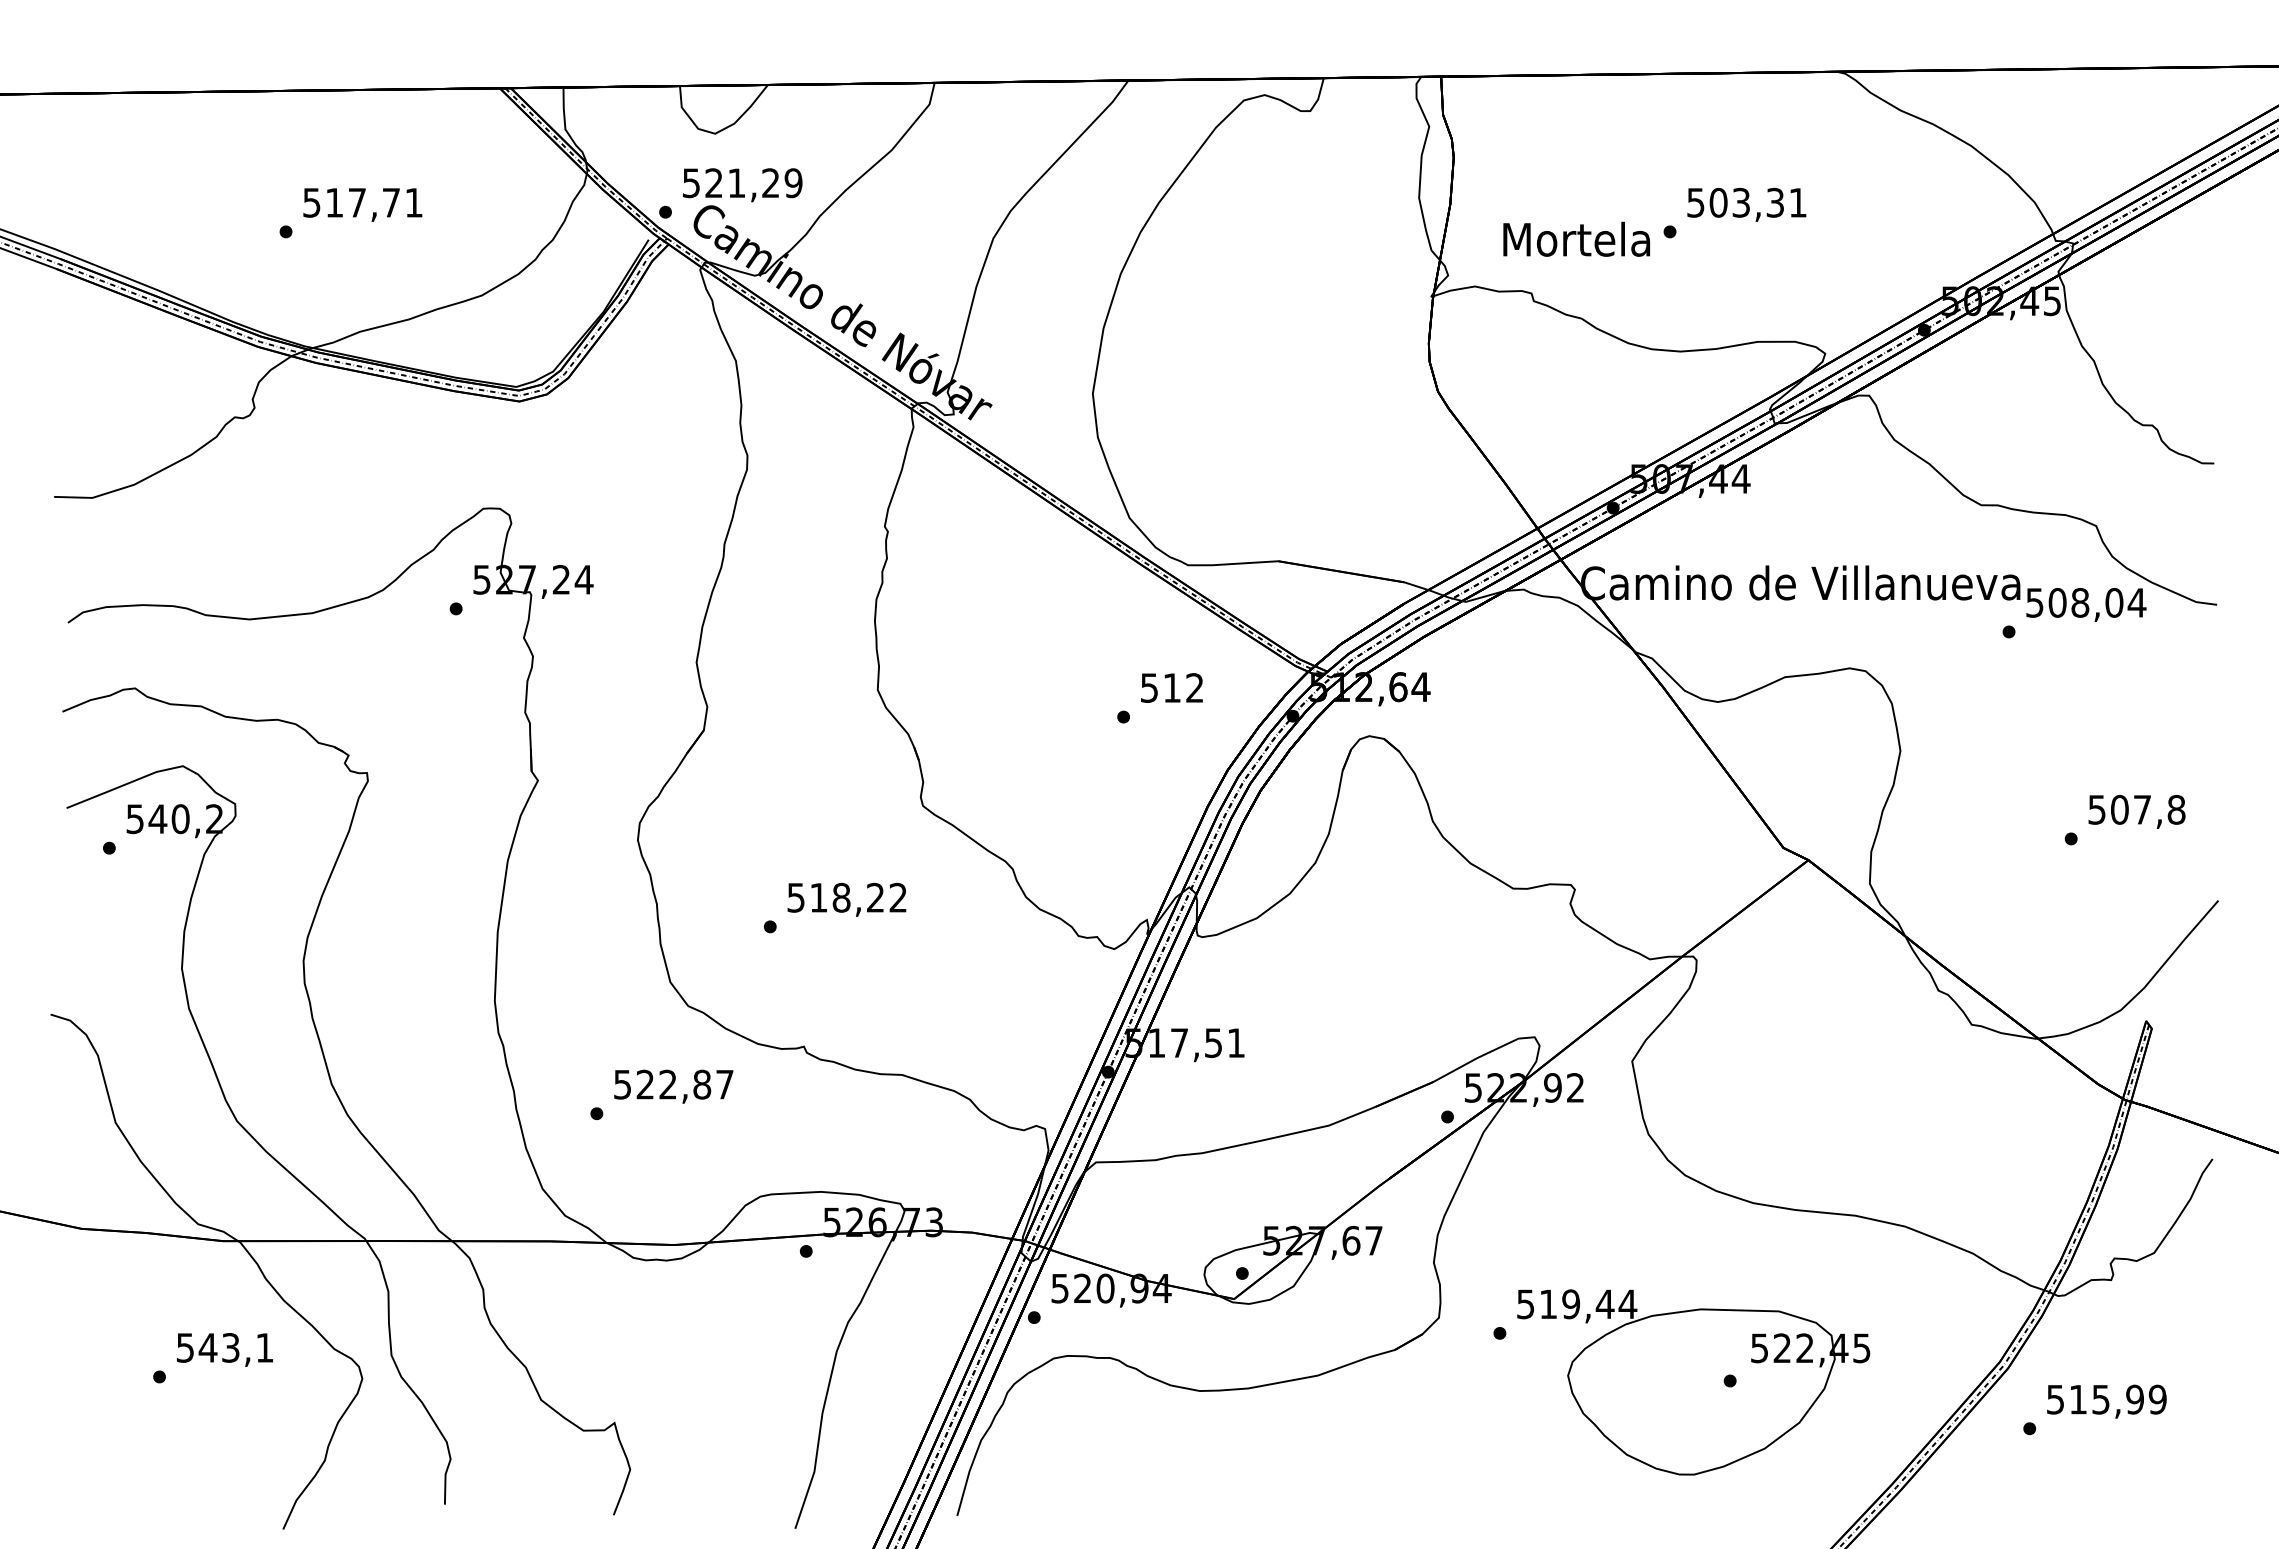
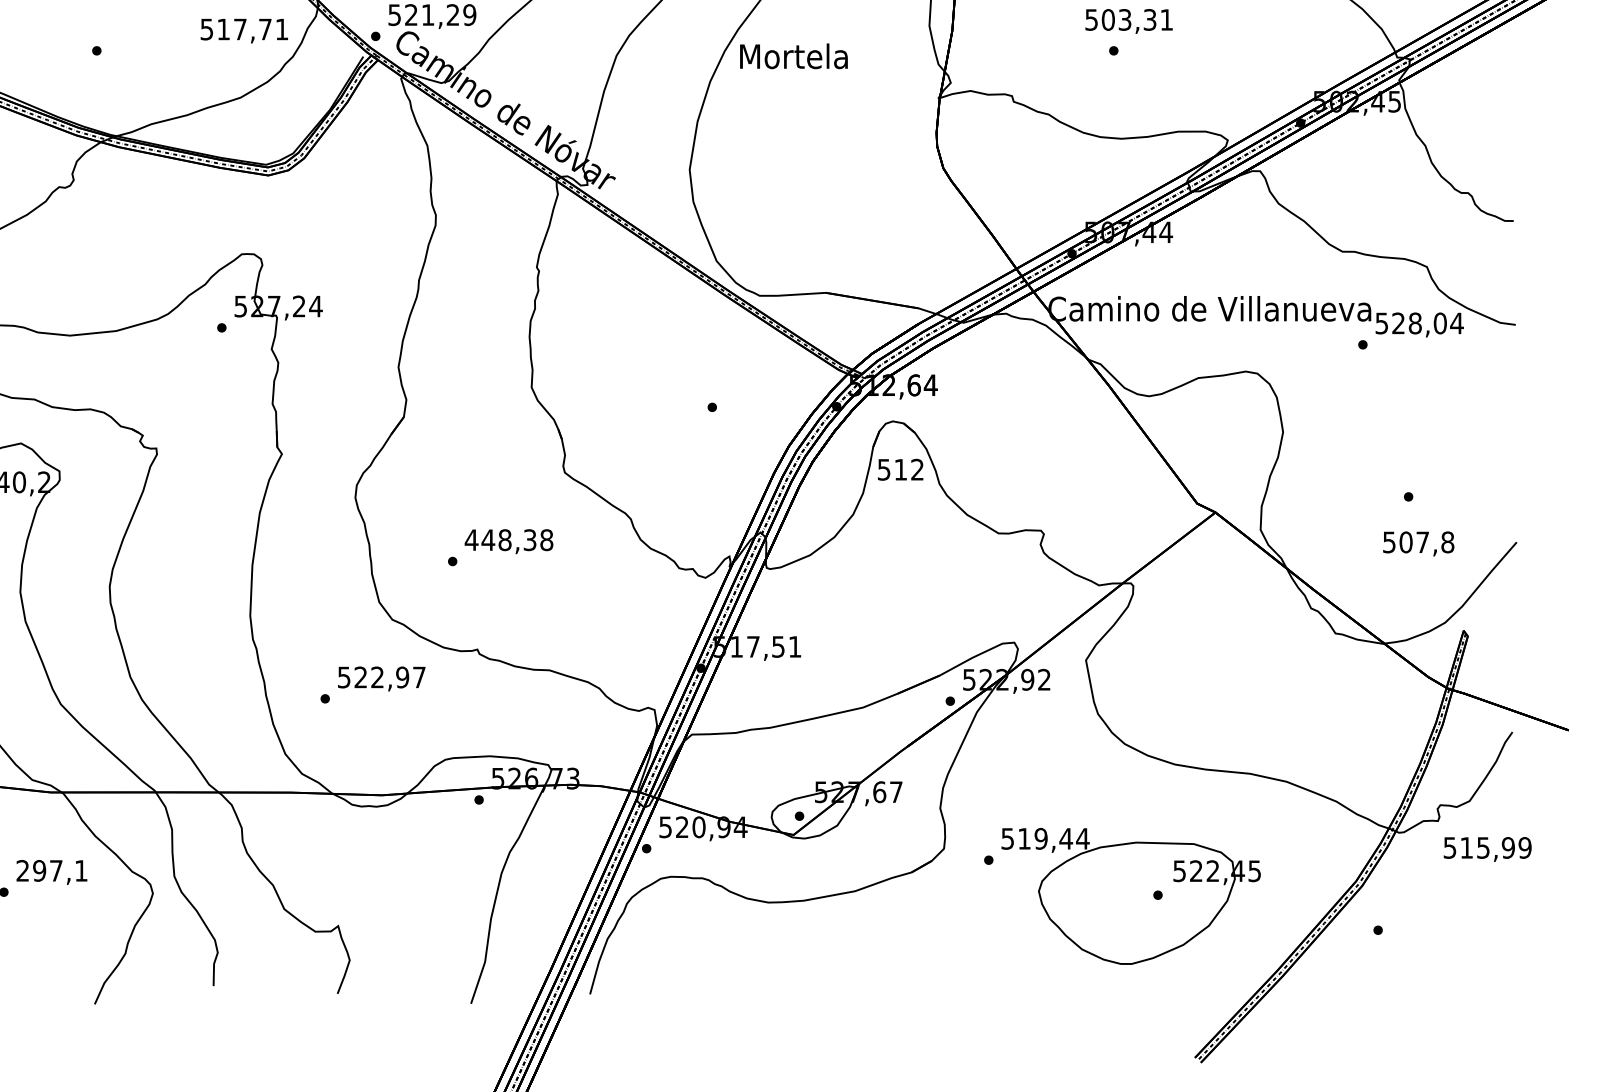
text: (362, 204) -> (244, 30), moved
text: (1746, 204) -> (1128, 21), moved
text: (1576, 238) -> (793, 55), moved
text: (2057, 602) -> (1398, 323), 508,04 -> 528,04
text: (1171, 687) -> (900, 469), moved
text: (2136, 811) -> (1418, 543), moved
text: (846, 897) -> (508, 539), 518,22 -> 448,38
text: (702, 1084) -> (402, 677), 522,87 -> 522,97
text: (207, 1347) -> (39, 870), 543,1 -> 297,1
text: (2106, 1401) -> (1487, 849), moved

